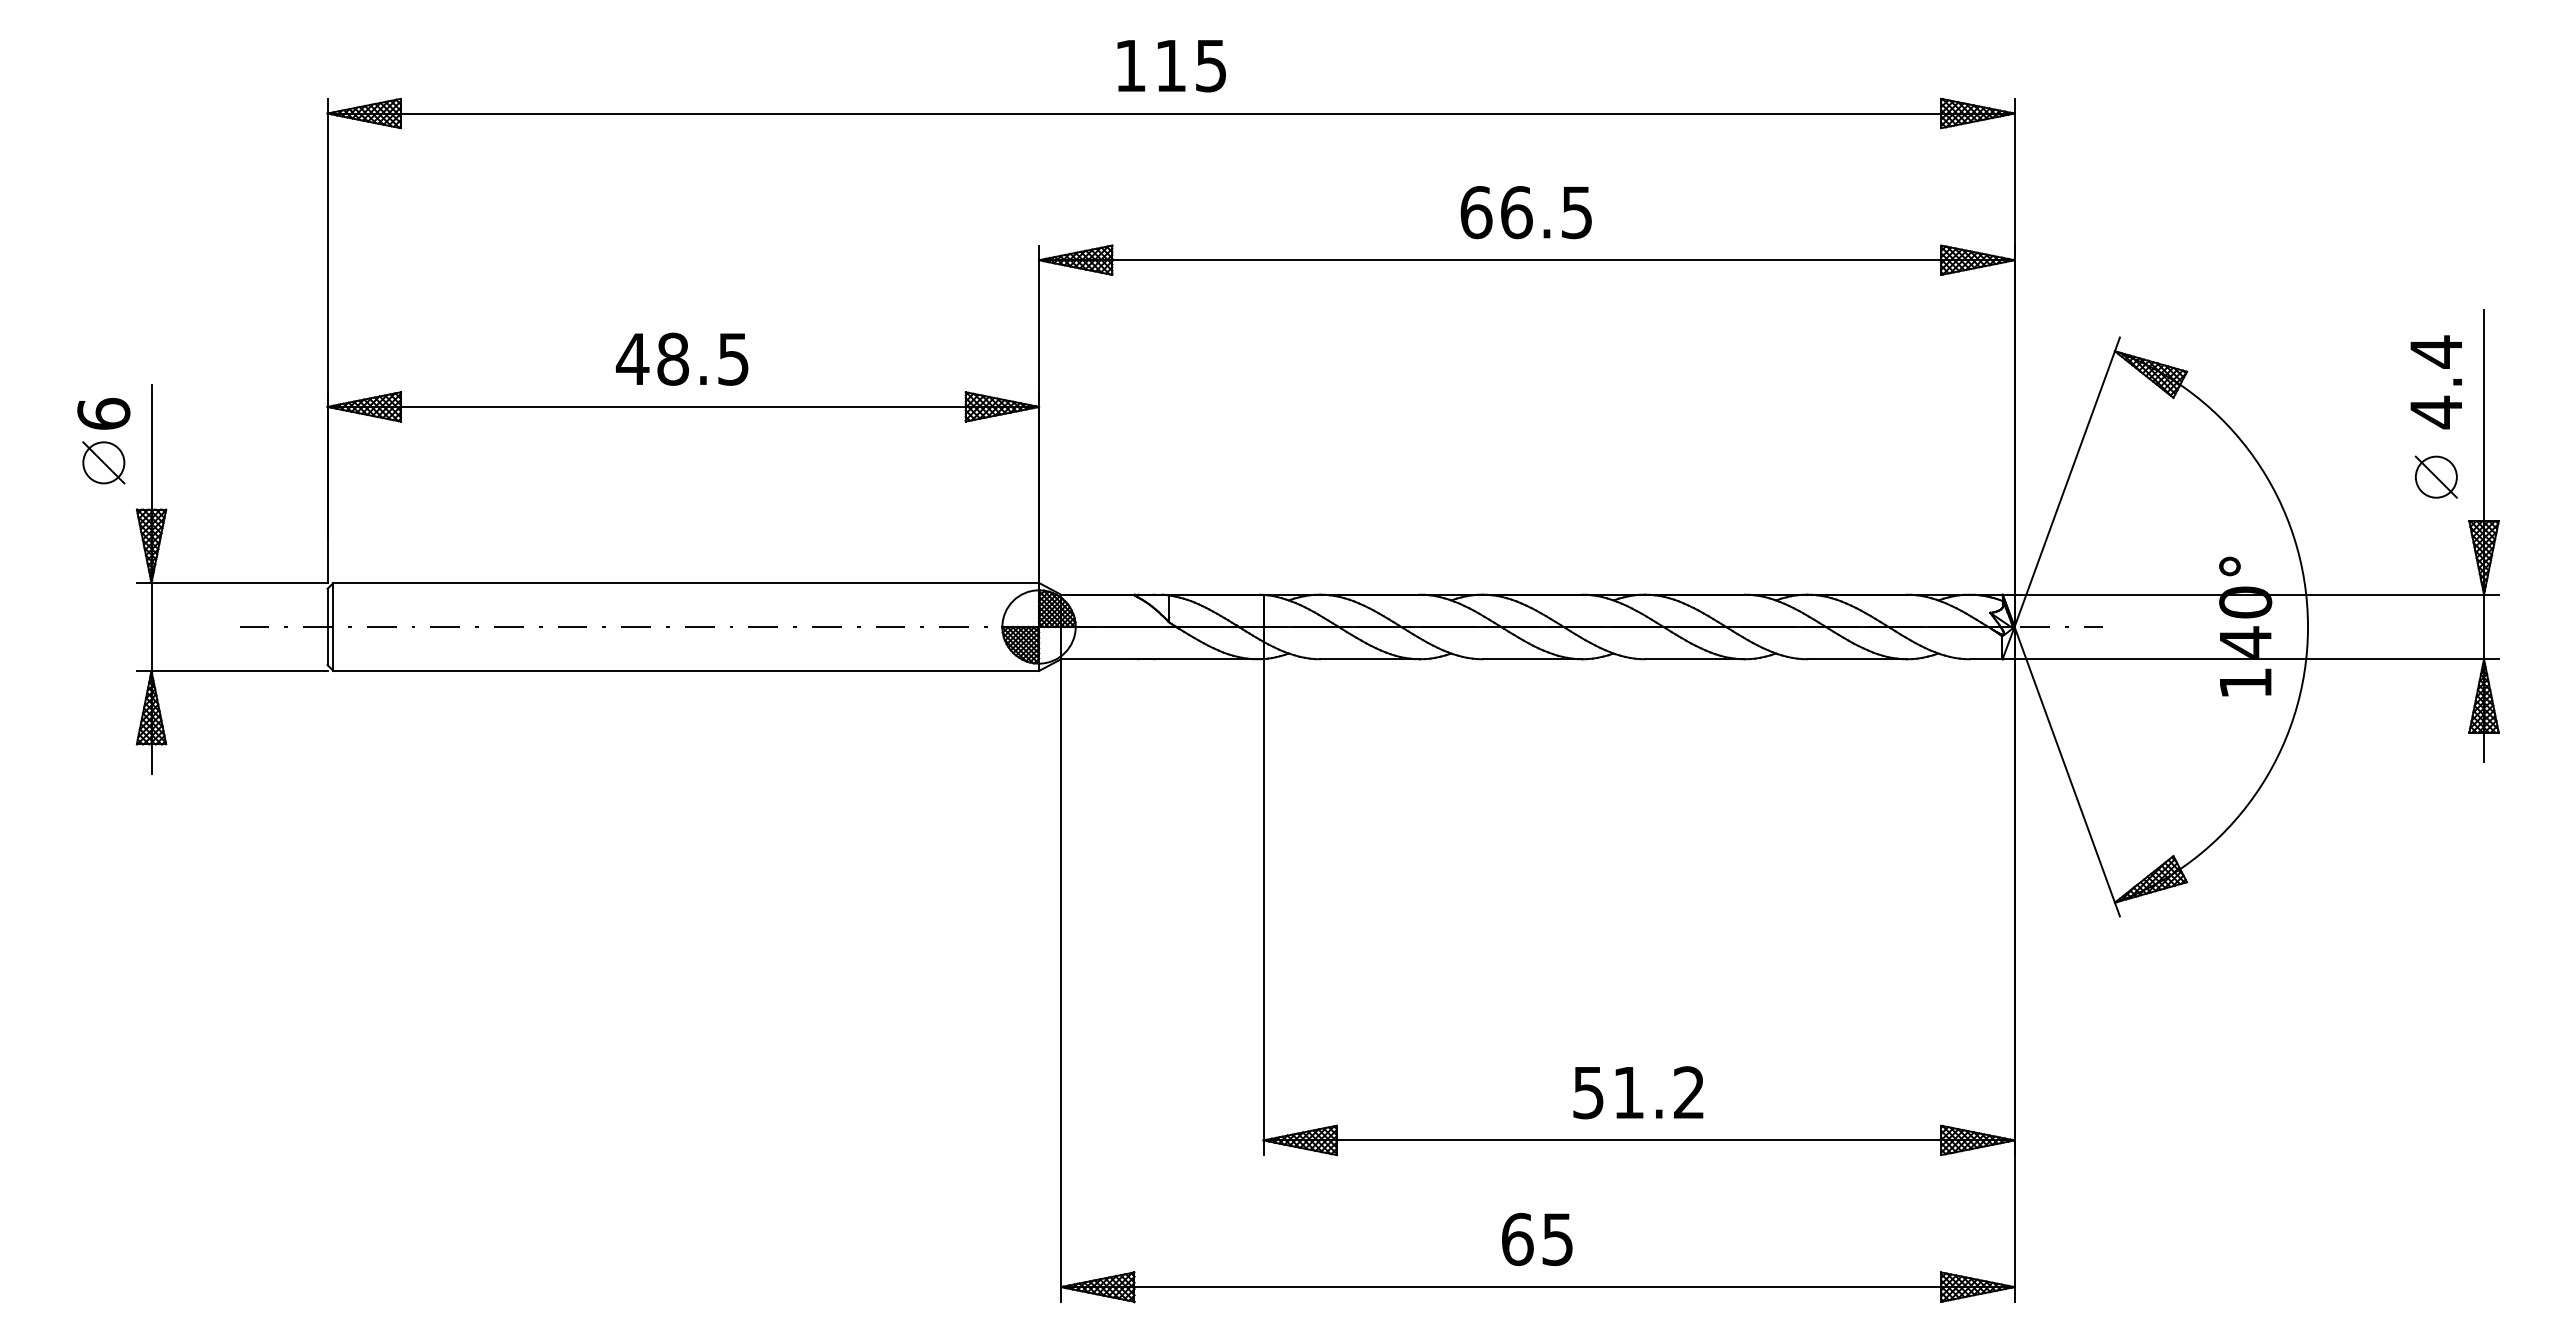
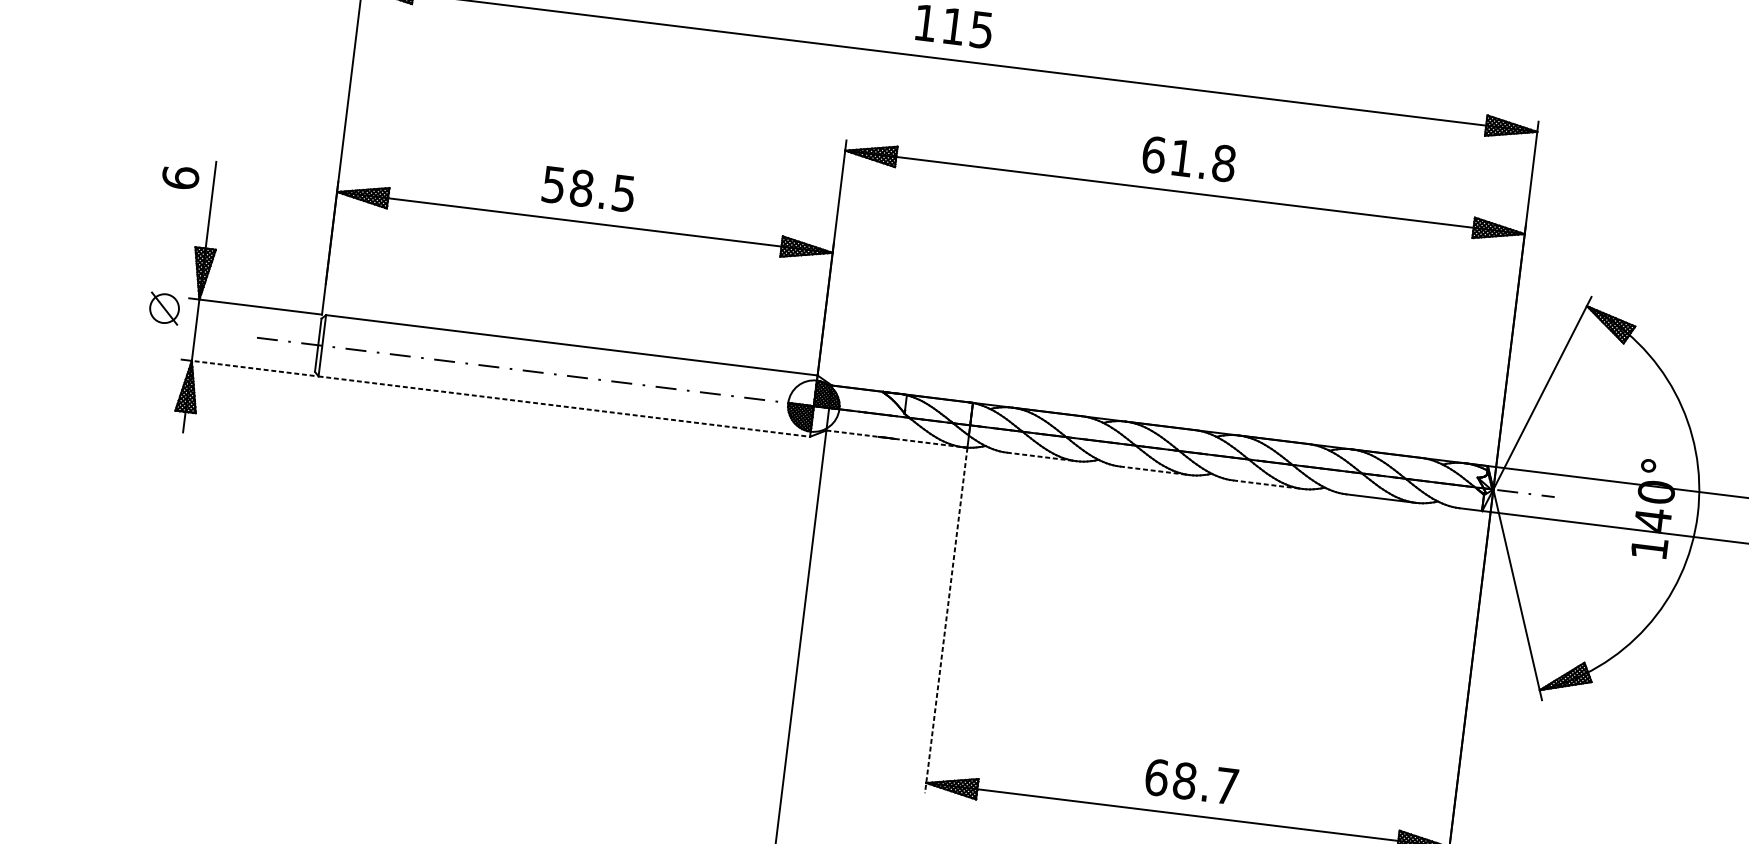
text: (1546, 212) -> (1202, 160), 66.5 -> 61.8
text: (632, 359) -> (553, 185), 48.5 -> 58.5
part: (103, 462) -> (164, 308), moved
line: (1098, 659) -> (852, 433), solid -> dashed
line: (1209, 659) -> (929, 443), solid -> dashed
line: (1370, 659) -> (1041, 457), solid -> dashed
line: (1532, 659) -> (1154, 470), solid -> dashed
line: (1694, 659) -> (1267, 484), solid -> dashed
line: (239, 671) -> (253, 368), solid -> dashed
line: (686, 671) -> (564, 406), solid -> dashed
line: (1263, 907) -> (946, 620), solid -> dashed
text: (1638, 1092) -> (1191, 781), 51.2 -> 68.7

